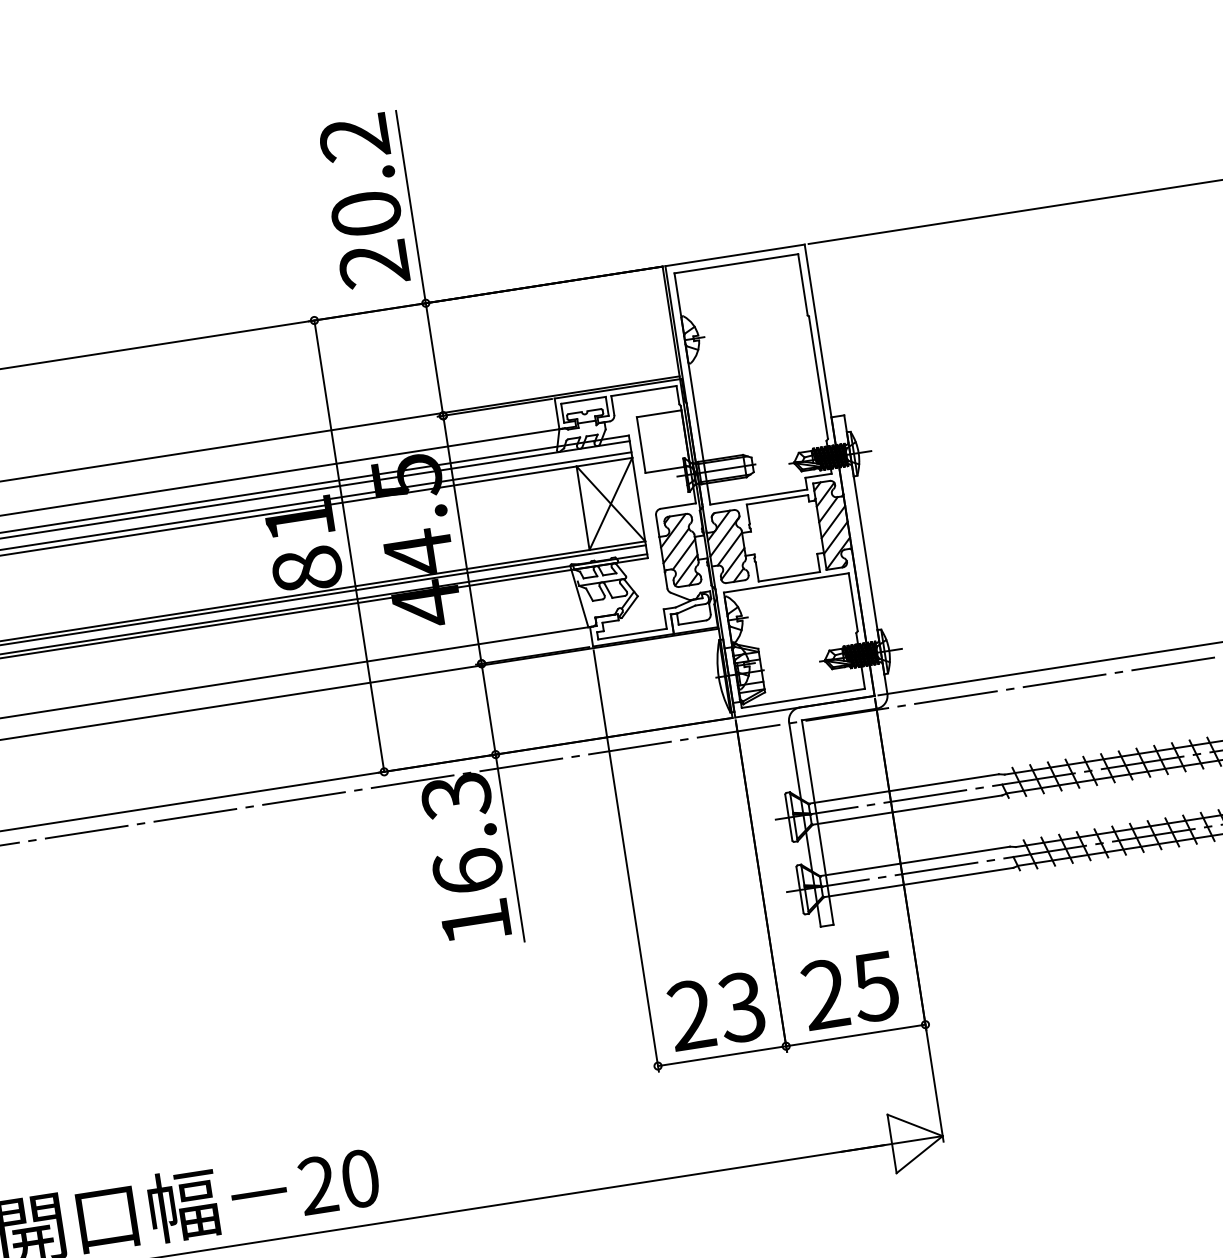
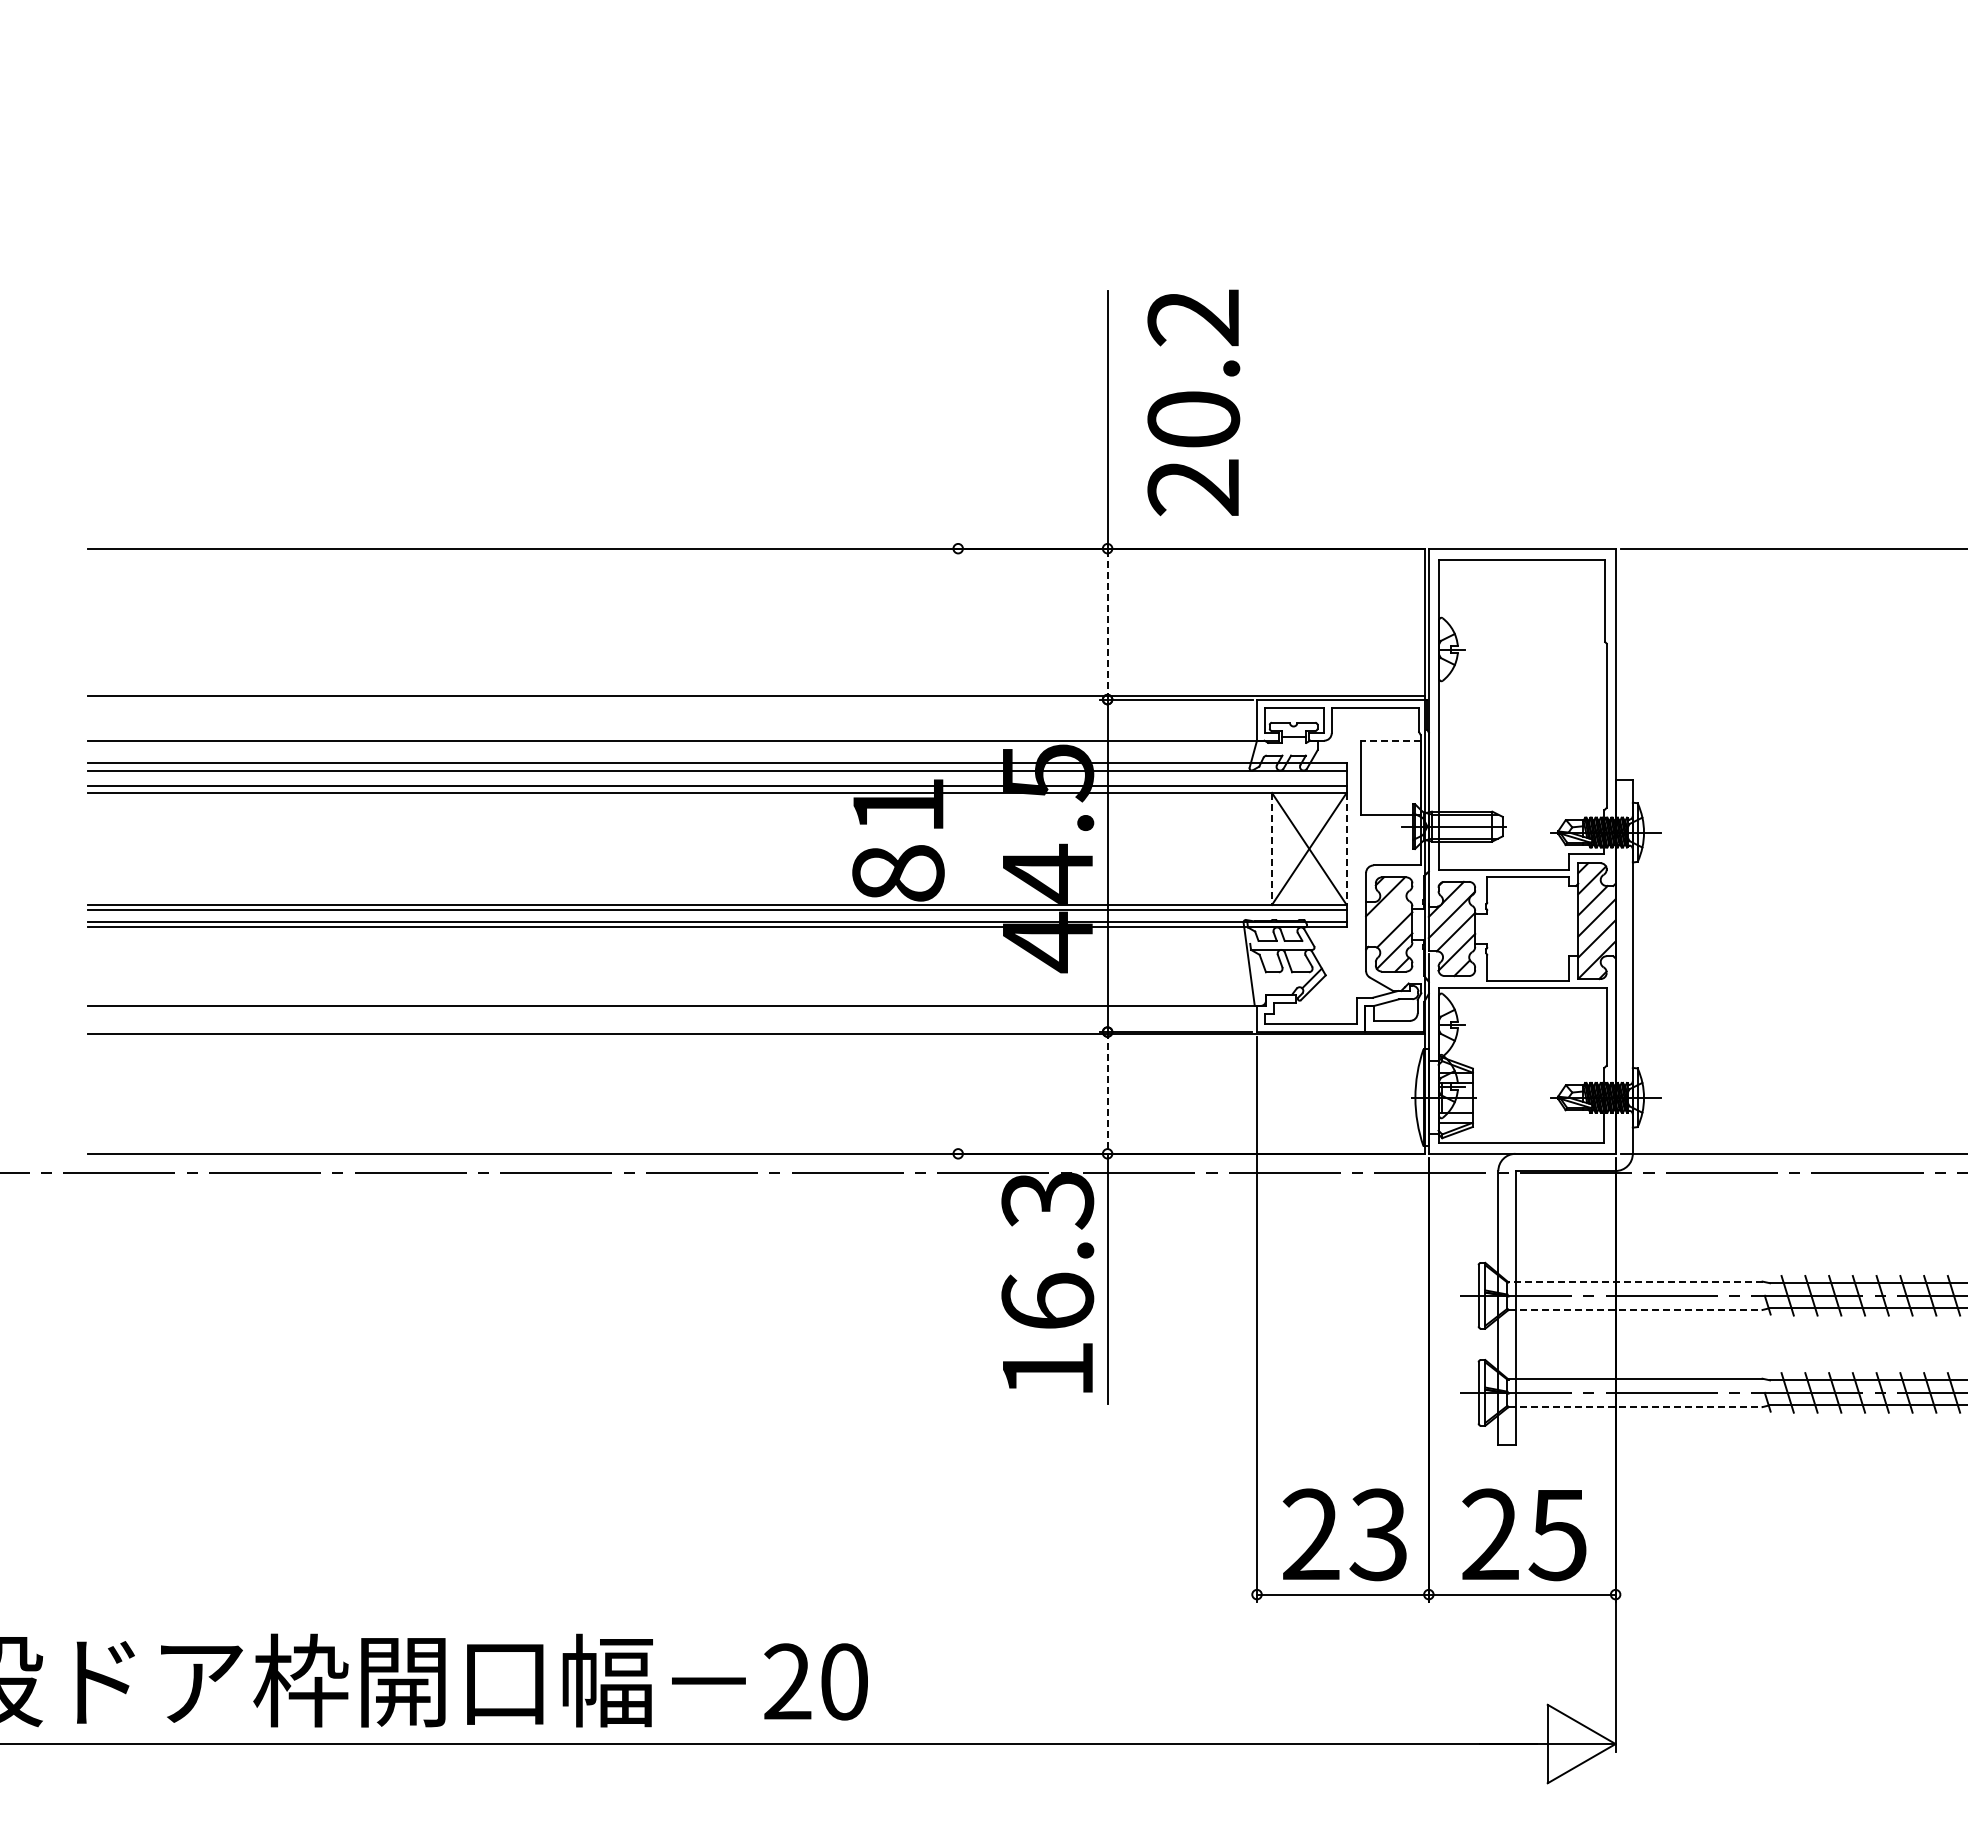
text: (364, 201) -> (1193, 402), moved
line: (434, 359) -> (1107, 623), solid -> dashed
line: (658, 413) -> (1390, 740), solid -> dashed
line: (638, 500) -> (1346, 849), solid -> dashed
line: (582, 508) -> (1271, 849), solid -> dashed
line: (349, 545) -> (958, 850), removed
line: (676, 545) -> (1386, 916), removed
line: (488, 708) -> (1107, 1092), solid -> dashed
line: (903, 788) -> (1634, 1281), solid -> dashed
line: (907, 809) -> (1635, 1309), solid -> dashed
line: (918, 882) -> (1635, 1407), solid -> dashed

